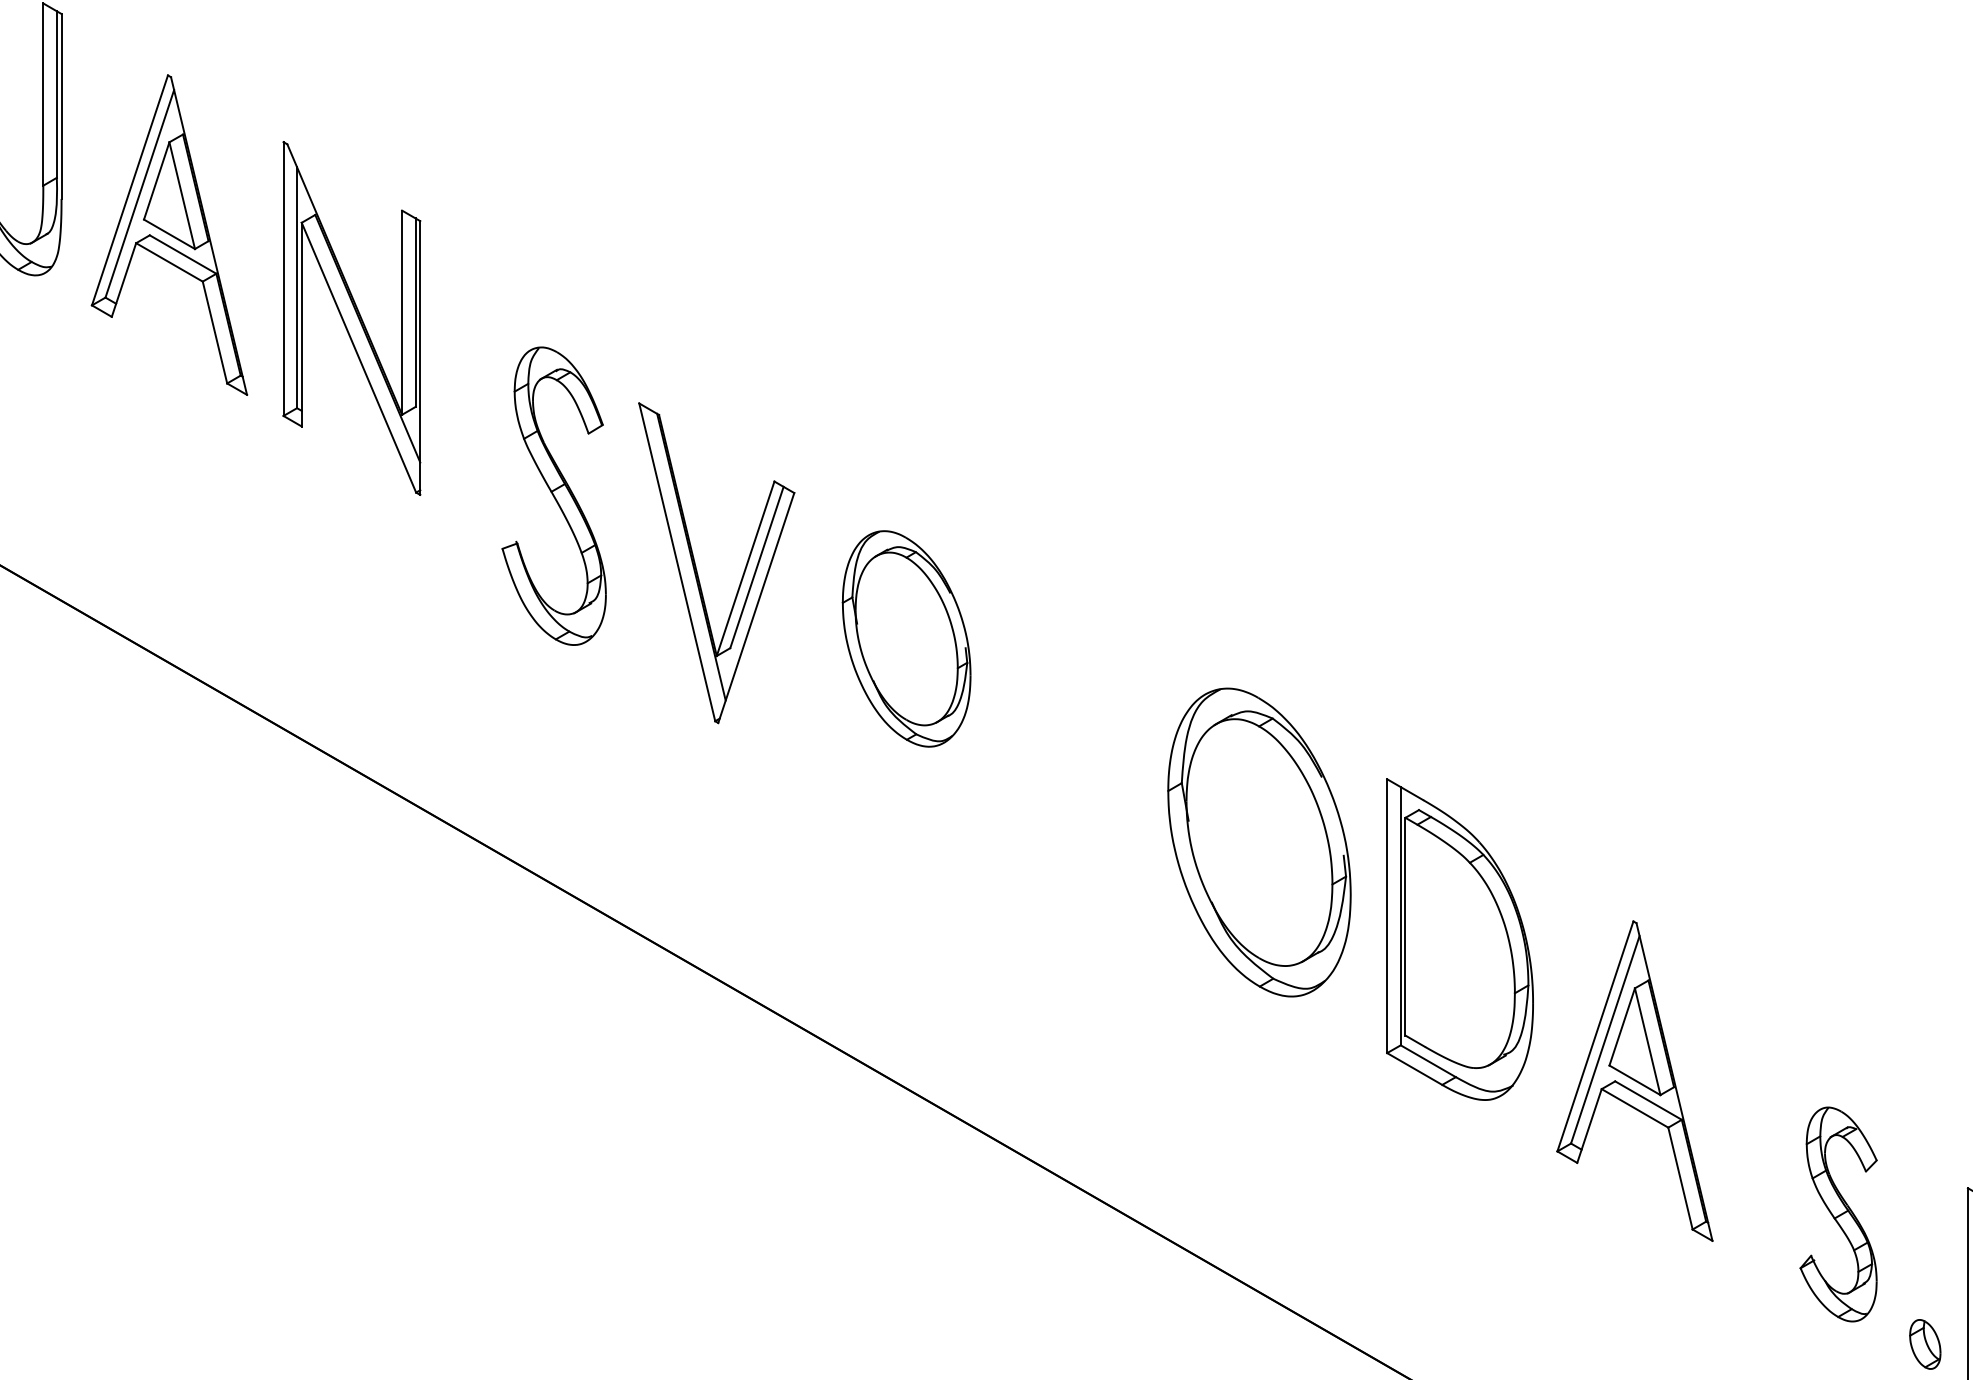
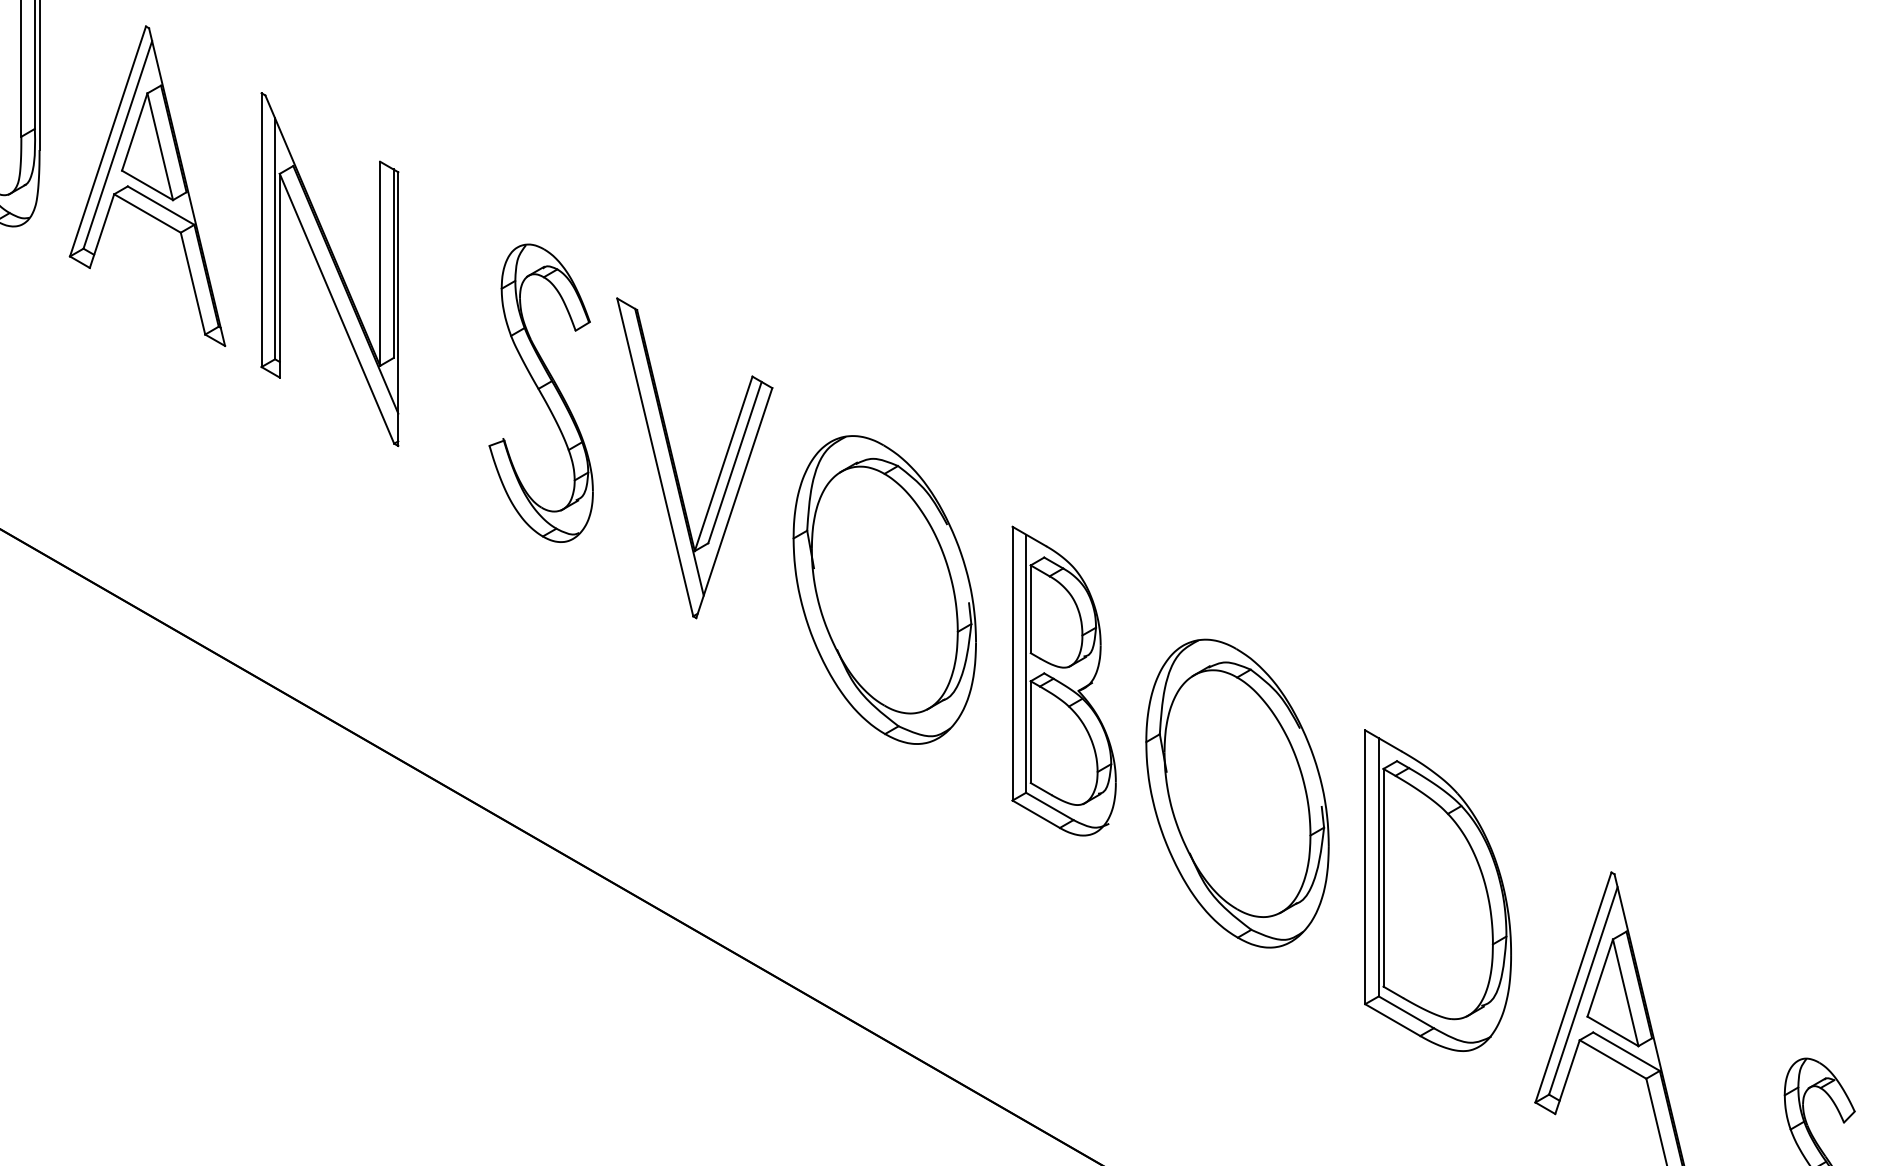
part: (553, 495) -> (540, 392), moved
part: (696, 566) -> (674, 461), moved
part: (906, 638) -> (884, 589), size x1.43
part: (1085, 729) -> (1063, 680), added

